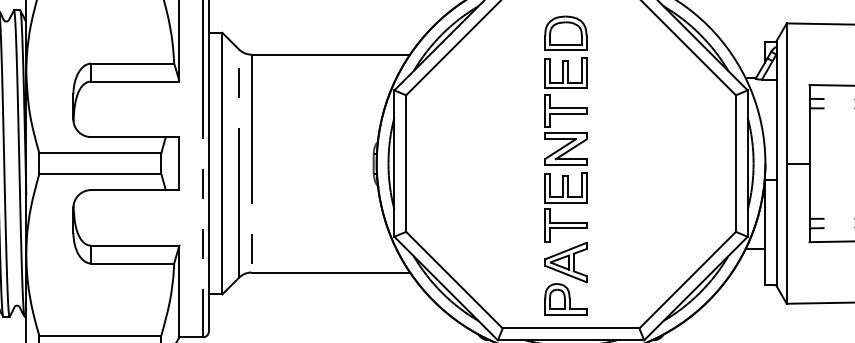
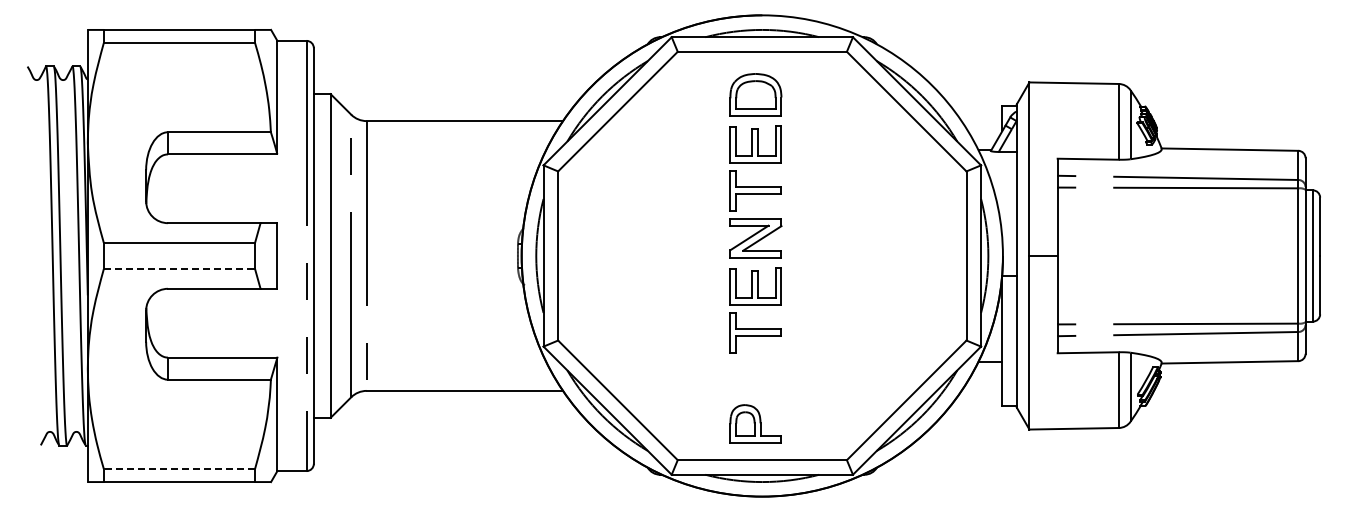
line: (100, 174) -> (179, 269), solid -> dashed
part: (565, 262) -> (755, 378), removed
line: (100, 335) -> (179, 468), solid -> dashed

